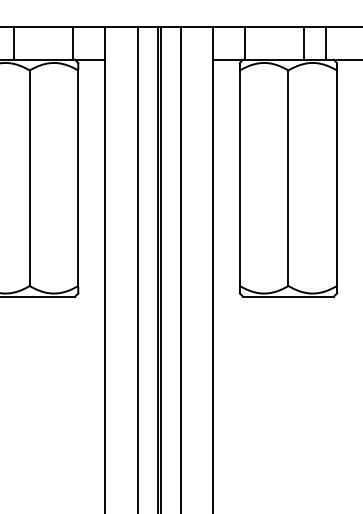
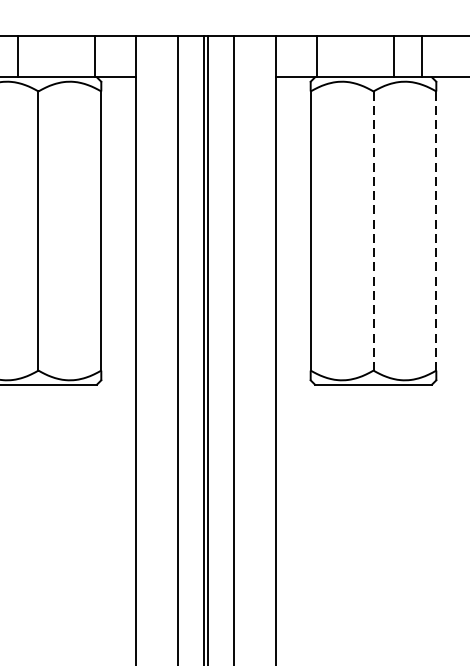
line: (288, 178) -> (373, 231), solid -> dashed
line: (336, 178) -> (435, 231), solid -> dashed

